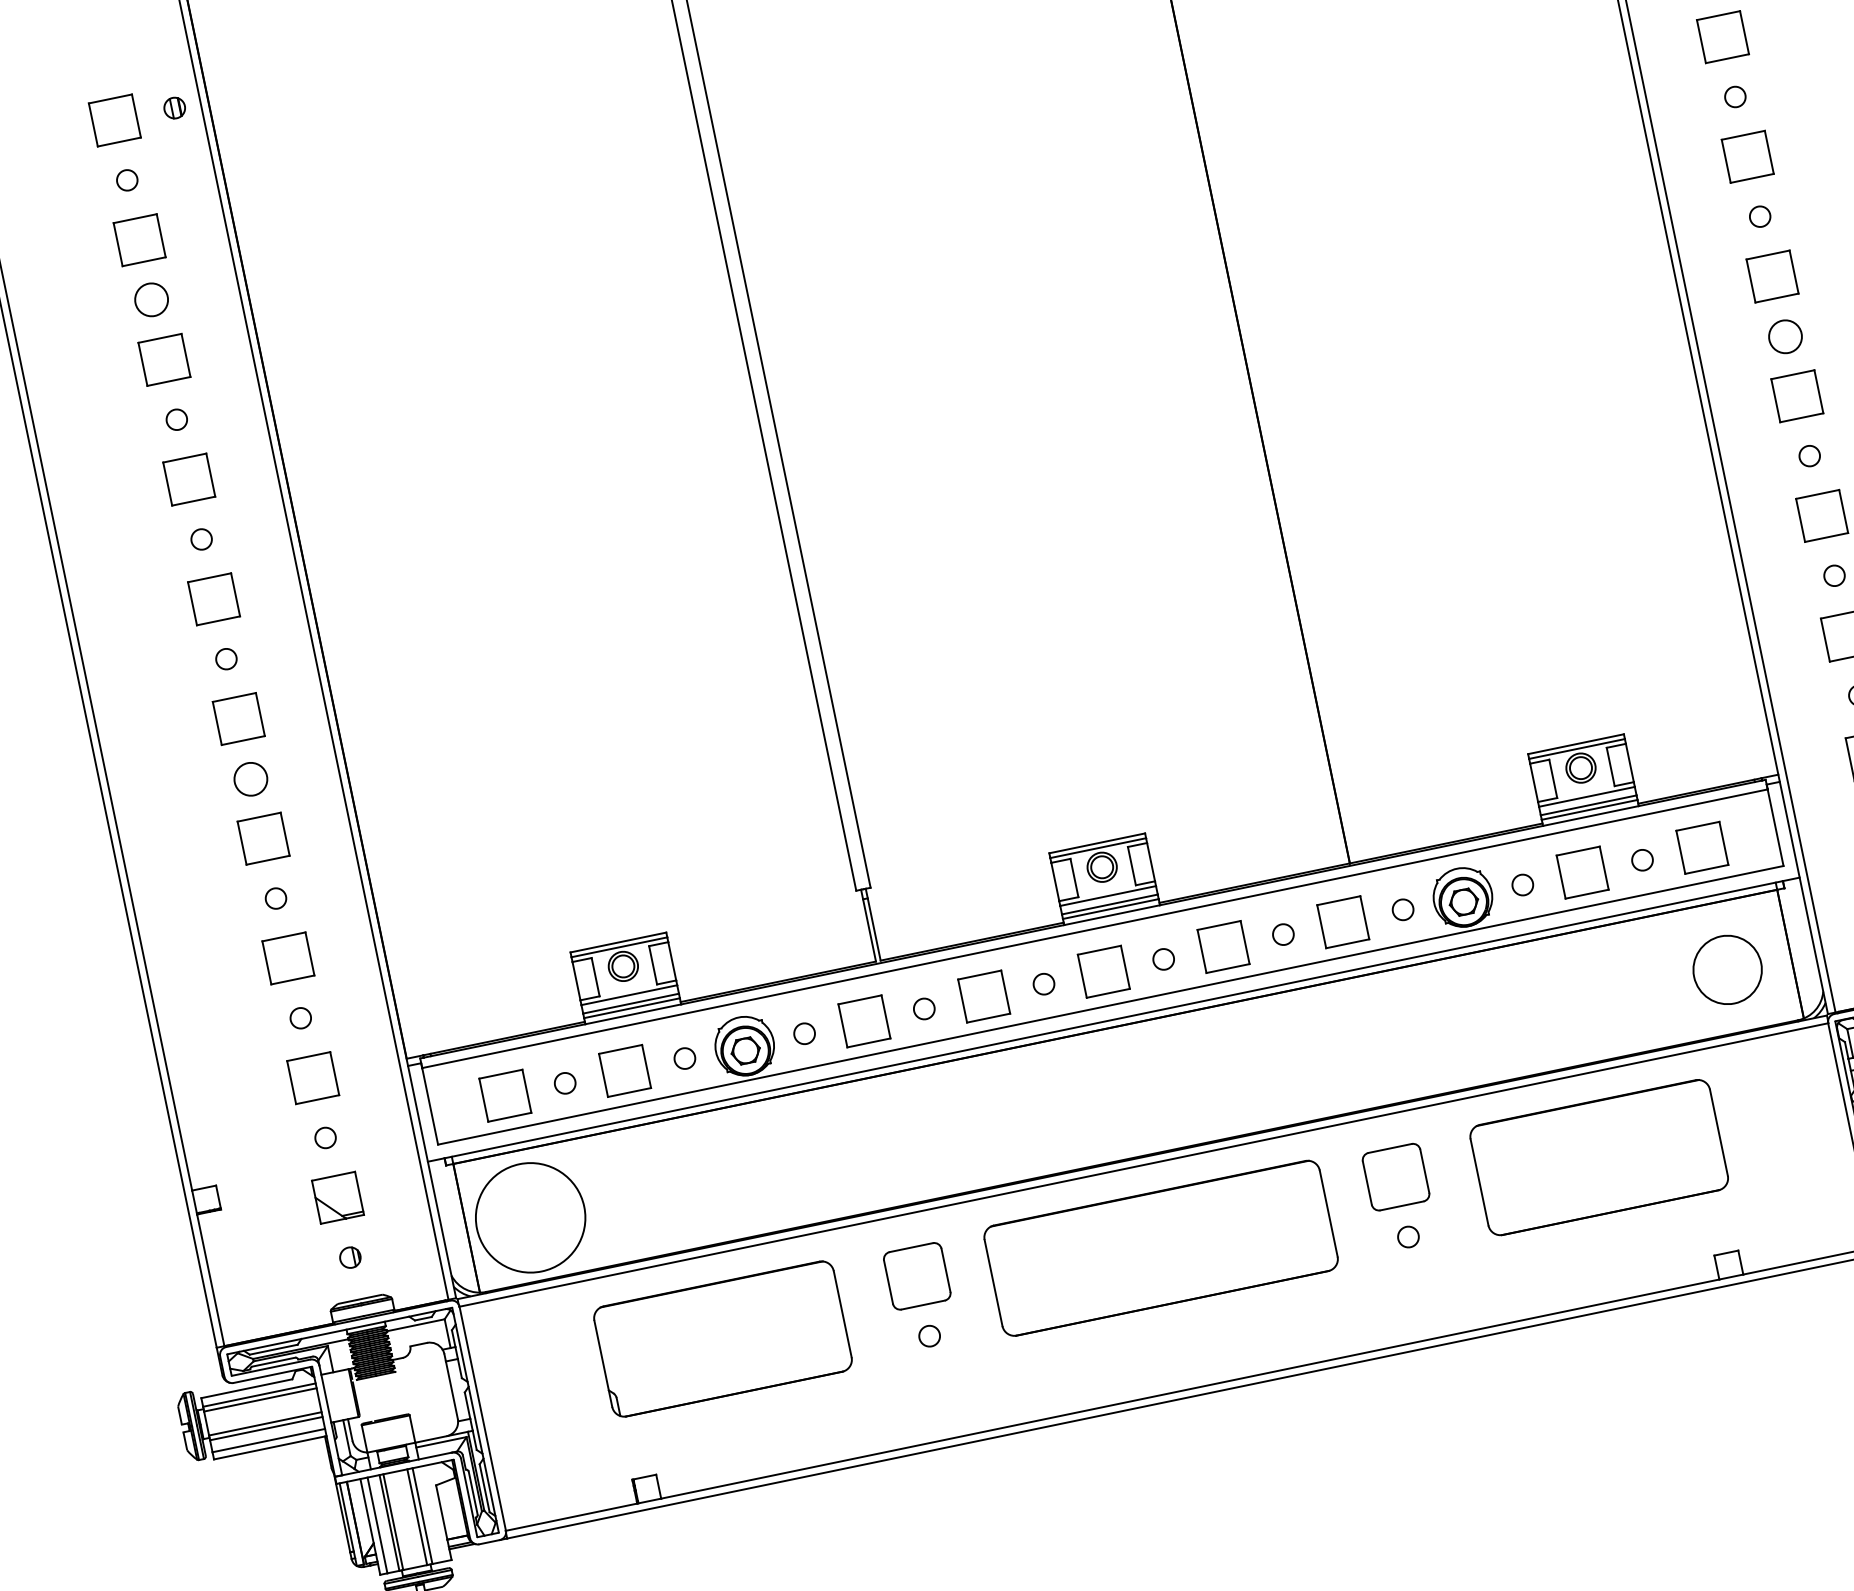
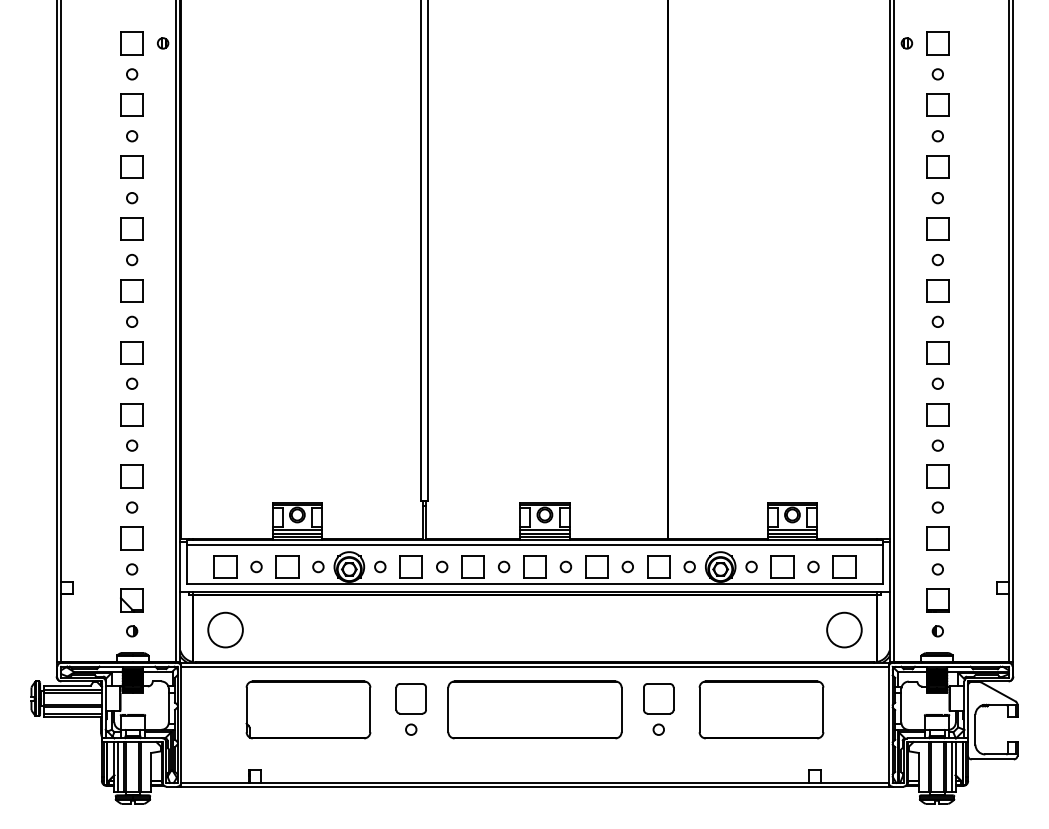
circle: (152, 300) -> (132, 136), size x0.62
circle: (1784, 335) -> (937, 321), size x0.62
circle: (251, 778) -> (132, 383), size x0.62
circle: (530, 1216) -> (225, 629), size x0.62

